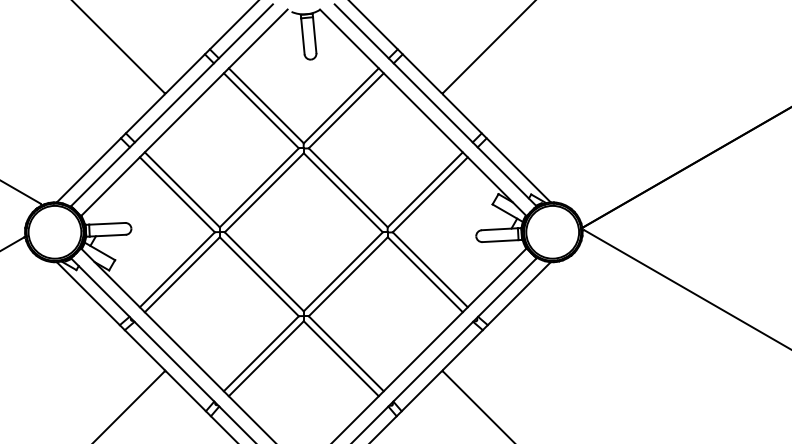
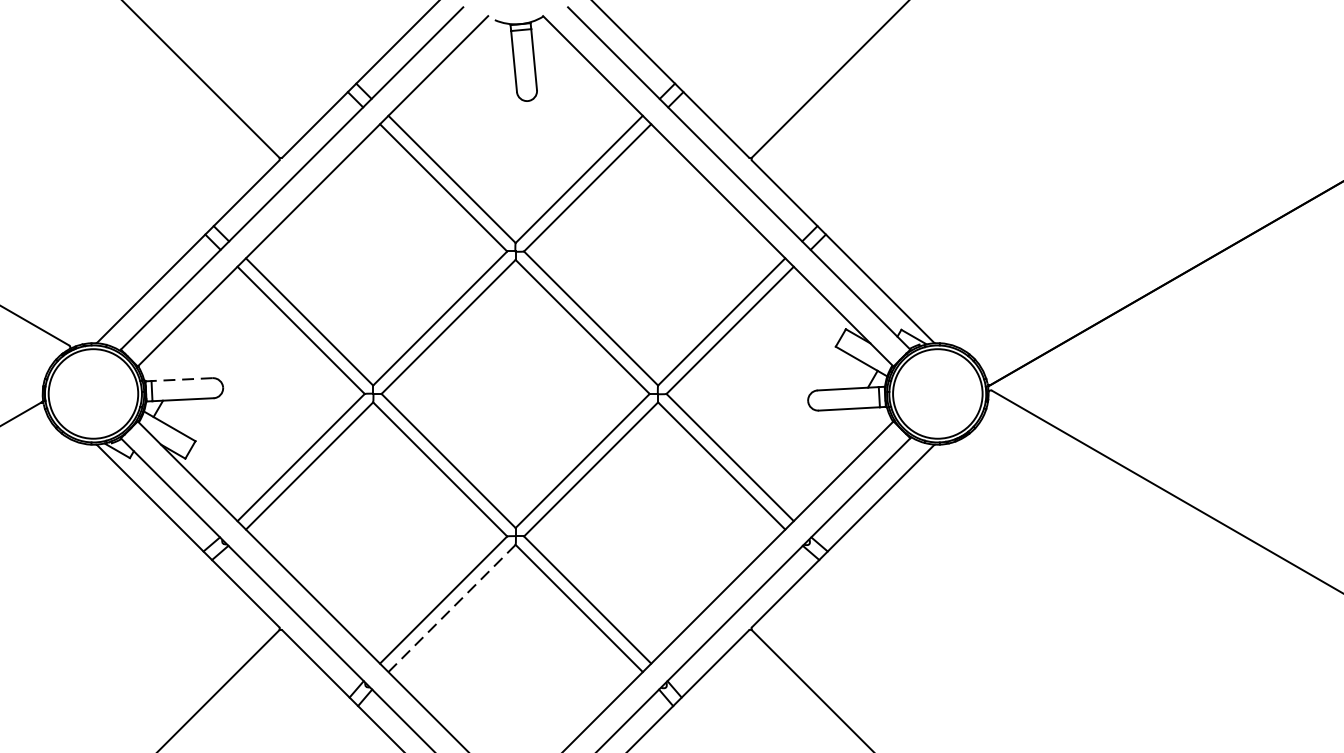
line: (106, 223) -> (180, 379), solid -> dashed
line: (266, 358) -> (452, 608), solid -> dashed

